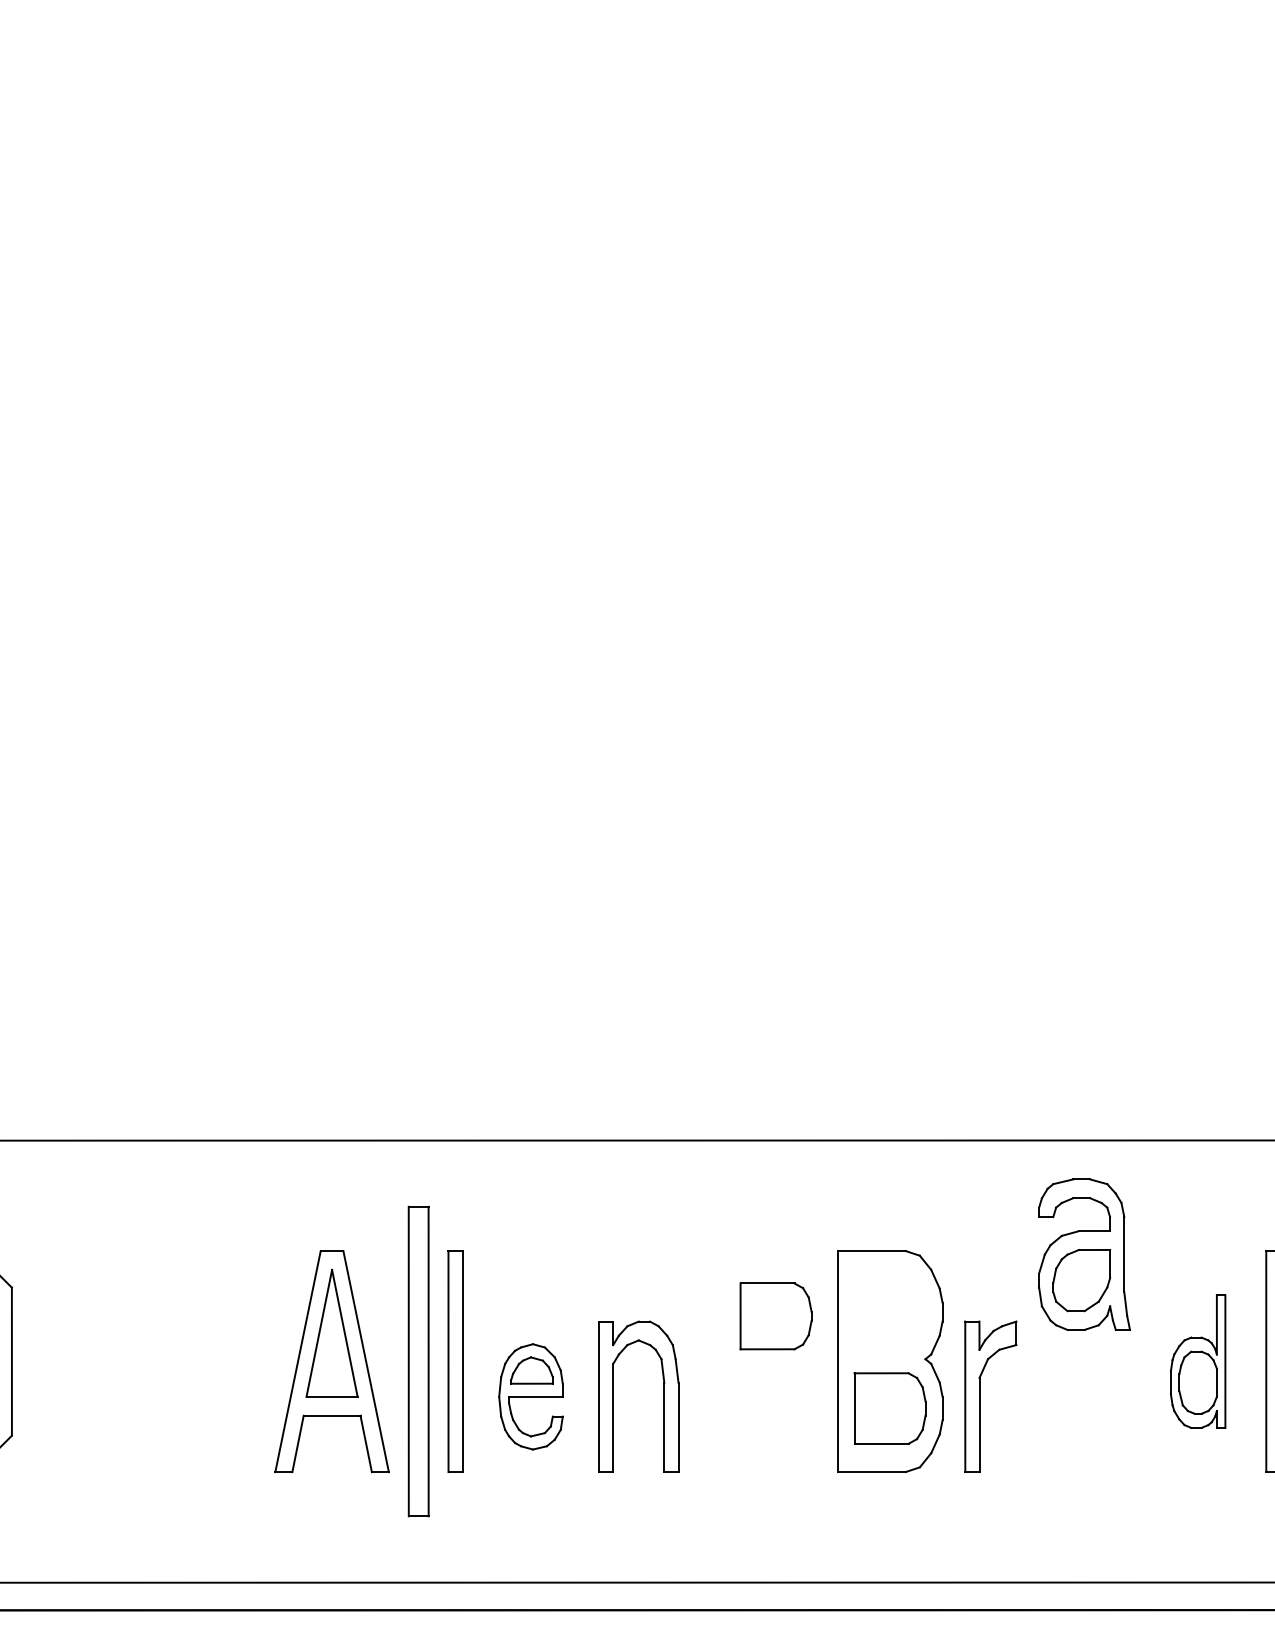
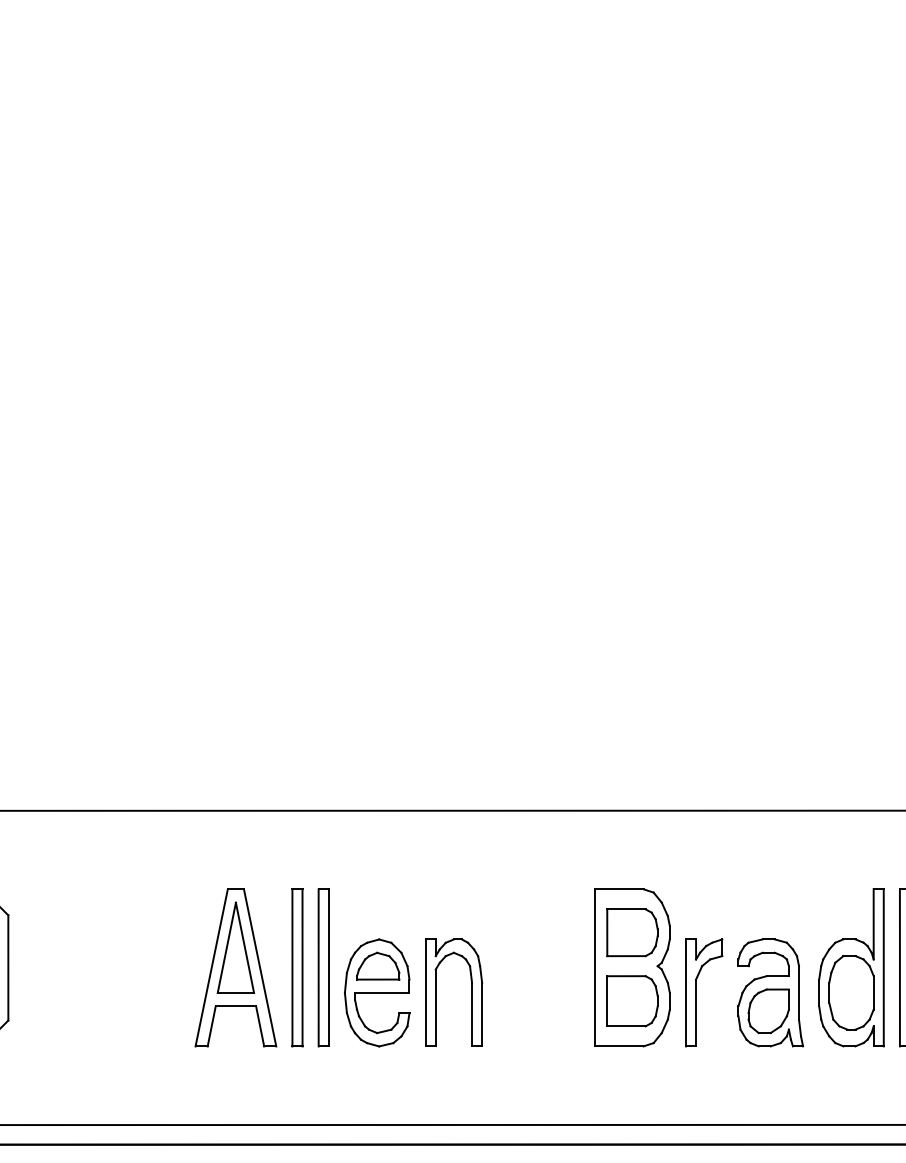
part: (1084, 1254) -> (770, 992), moved
part: (776, 1316) -> (632, 932), moved
part: (418, 1361) -> (297, 967), size x0.71
part: (1198, 1361) -> (851, 967), size x1.67
part: (531, 1396) -> (377, 992), size x1.43

